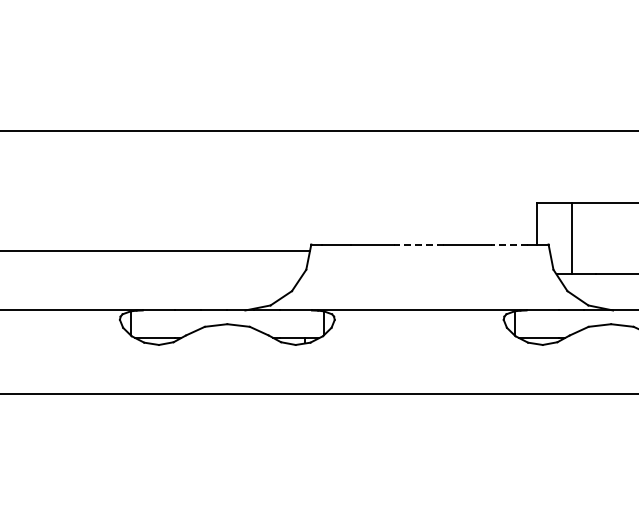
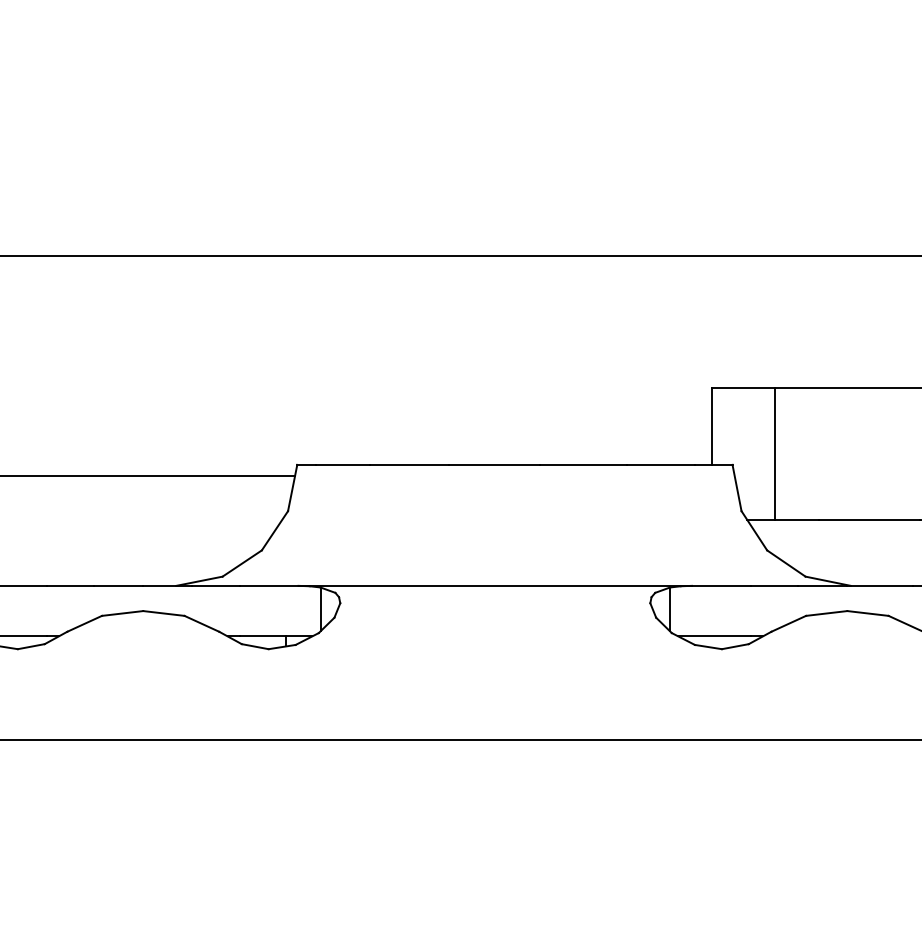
line: (418, 244) -> (493, 464), dashed -> solid
line: (509, 244) -> (660, 464), dashed -> solid

